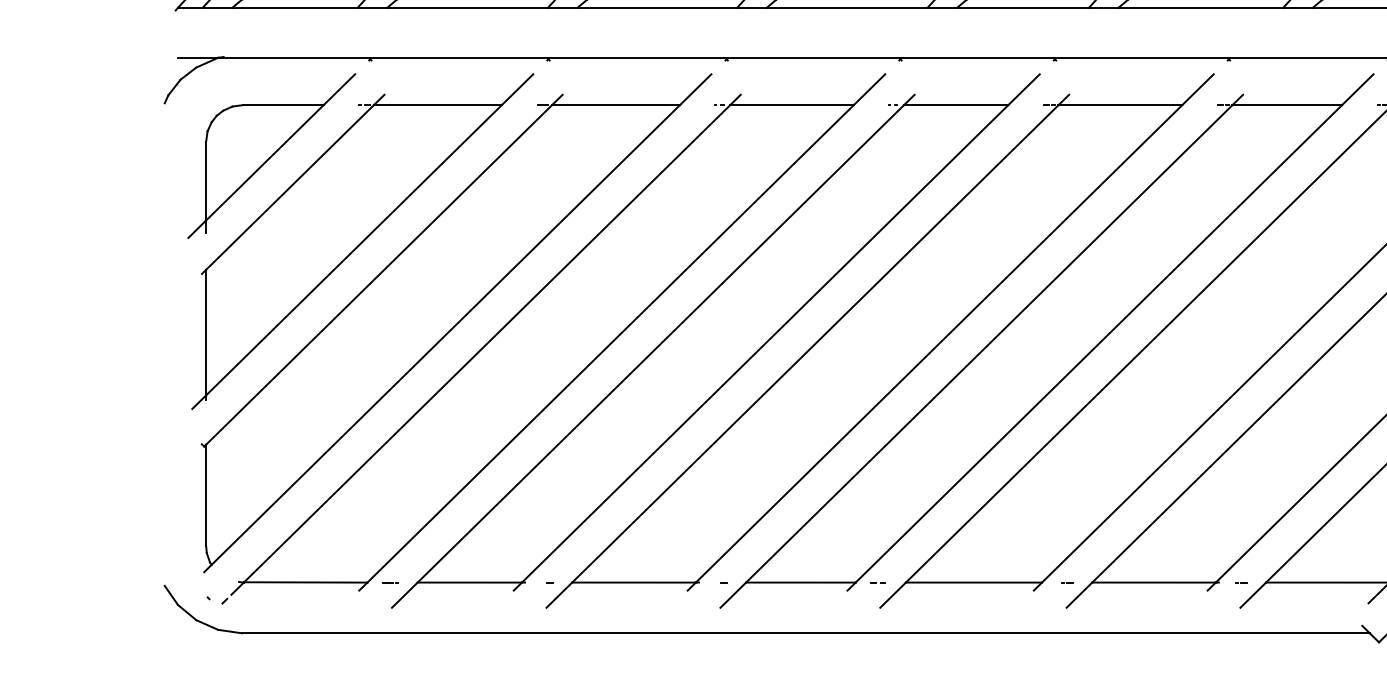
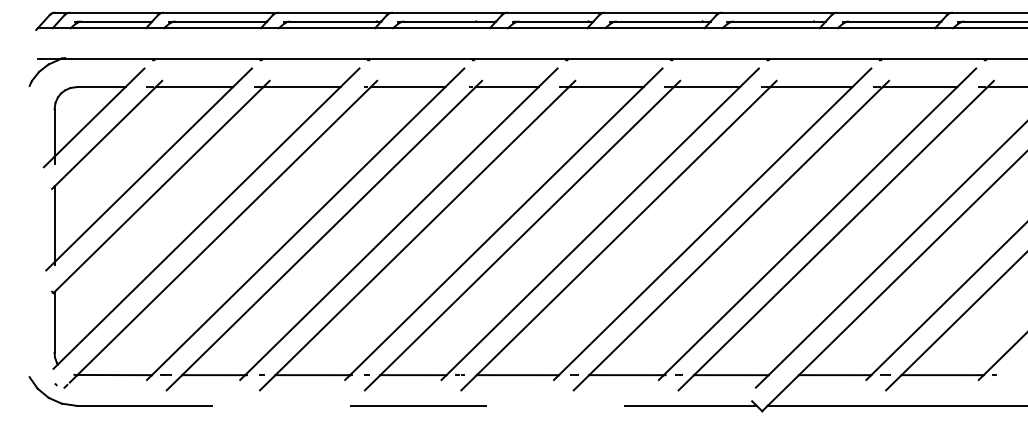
line: (807, 632) -> (417, 405), solid -> dashed

